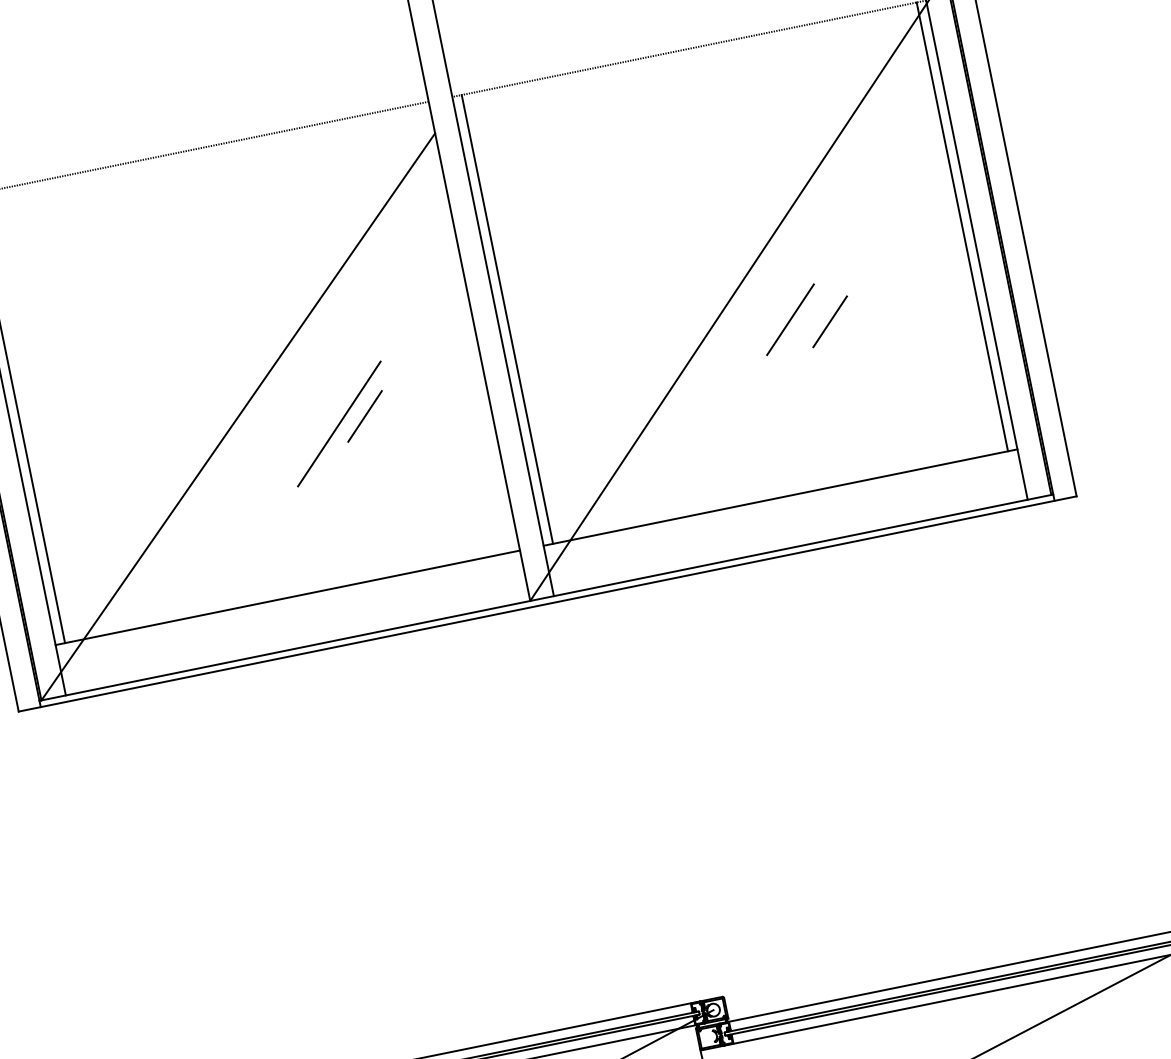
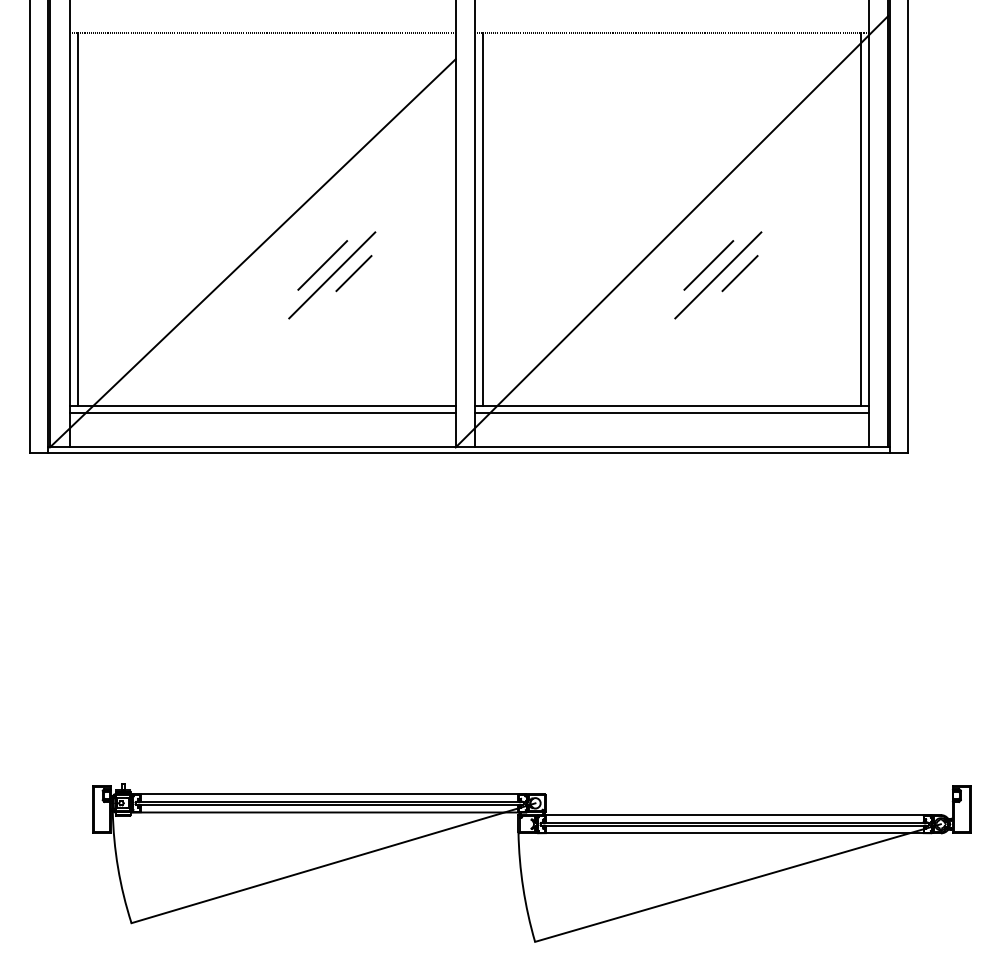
line: (804, 329) -> (718, 275), added
line: (325, 414) -> (322, 265), added
line: (781, 507) -> (671, 413), added
line: (289, 607) -> (262, 413), added

